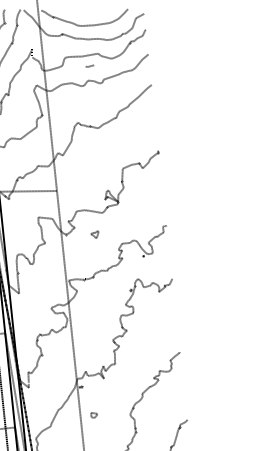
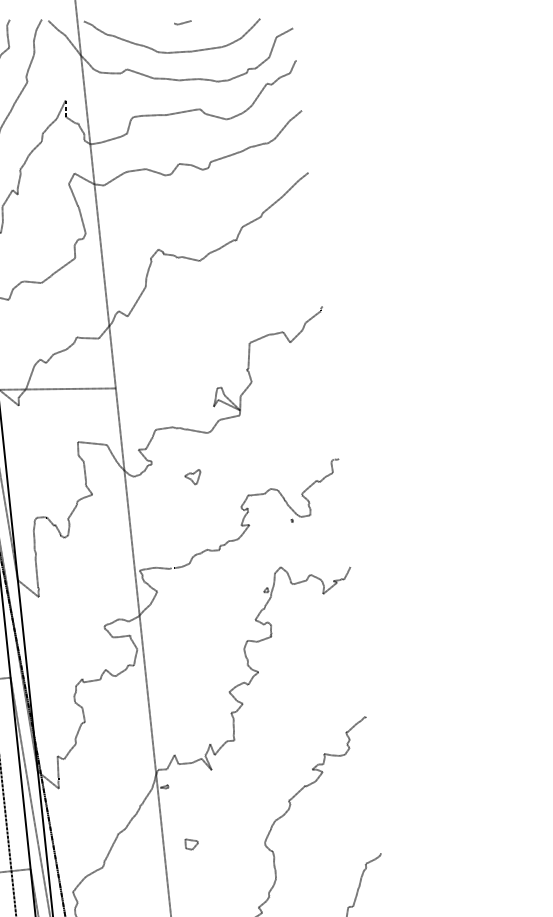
line: (89, 65) -> (181, 21), moved

